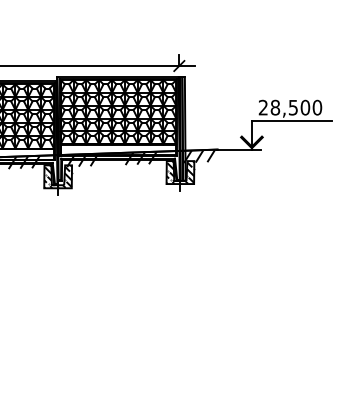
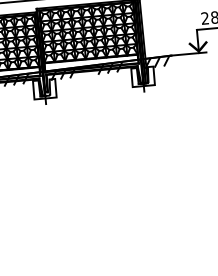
hatch: (180, 172) -> (143, 76), removed
hatch: (58, 176) -> (45, 88), removed

